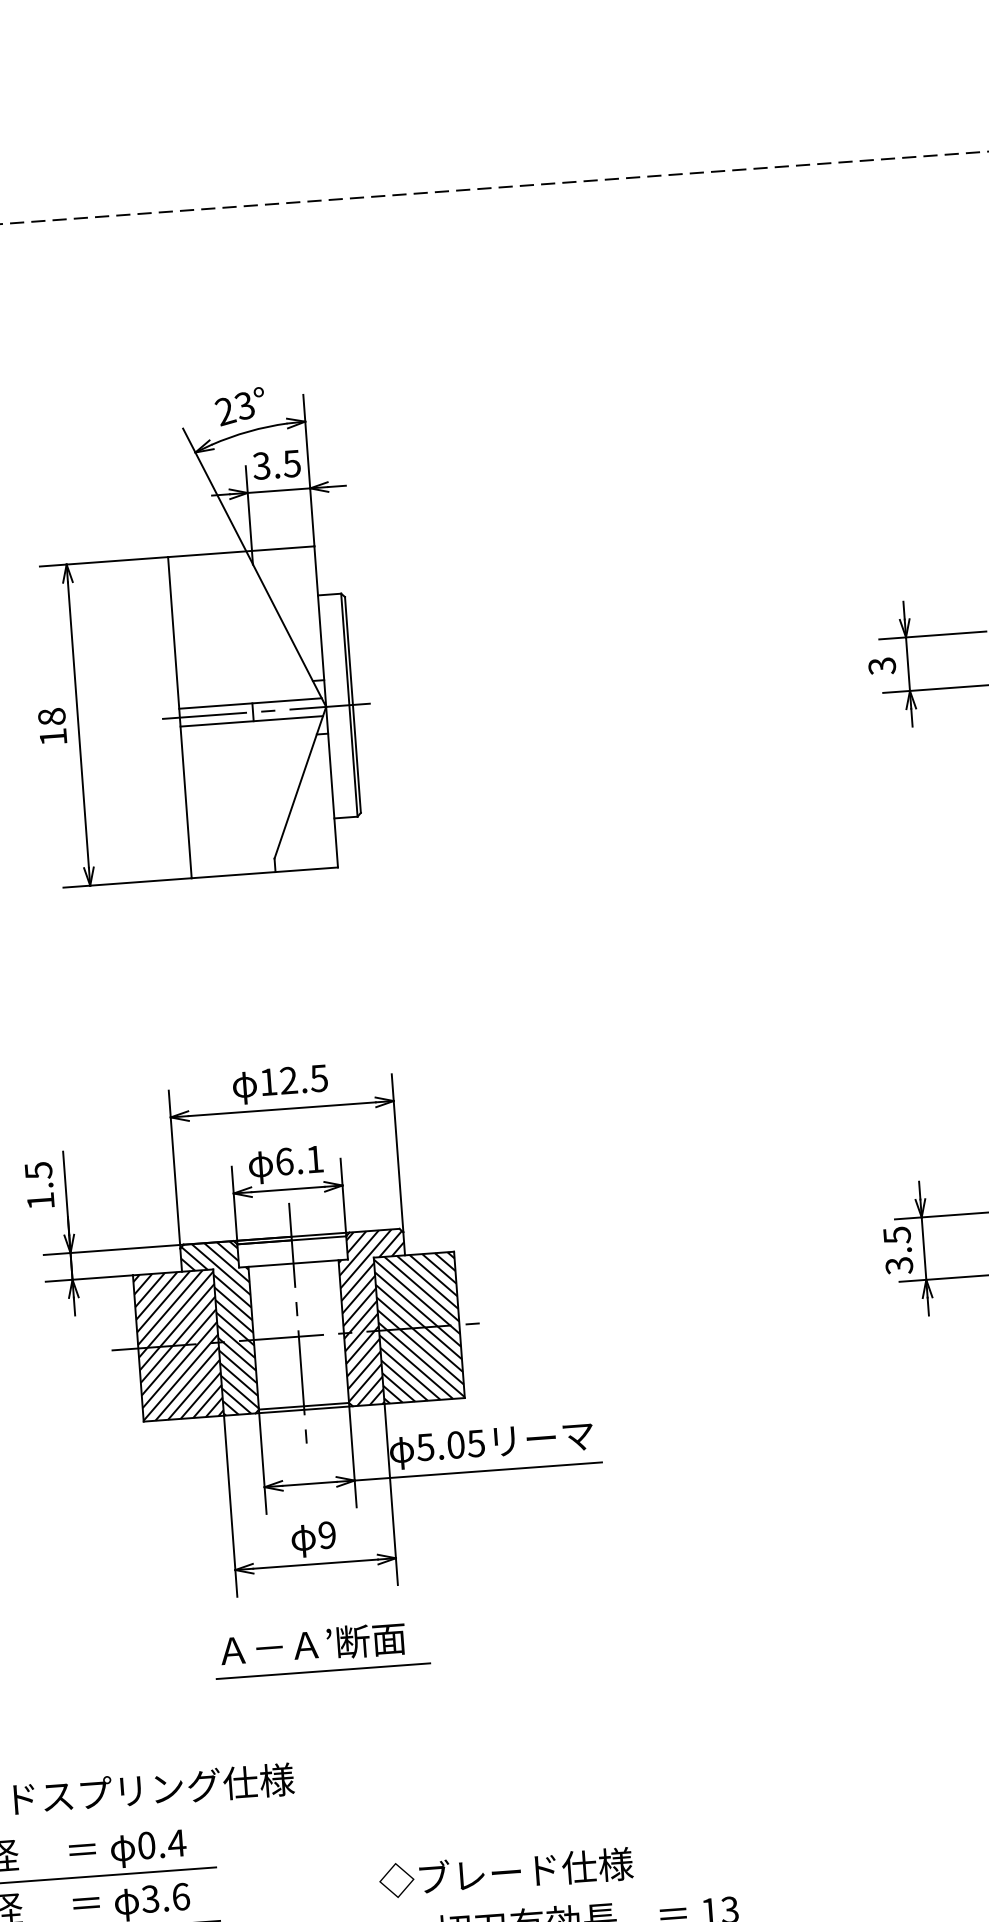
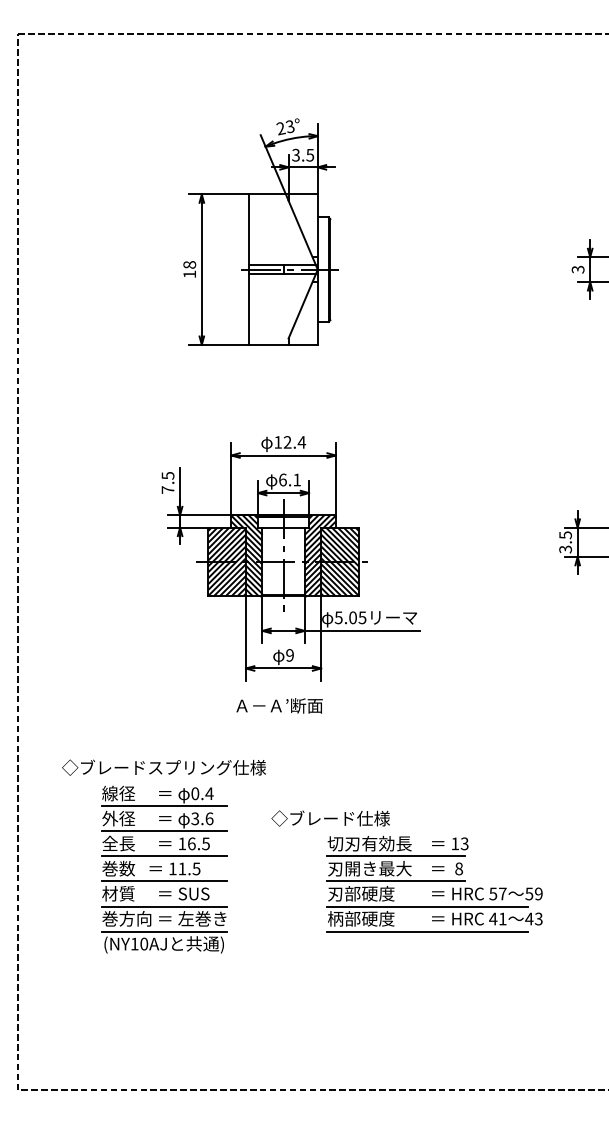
text: (318, 1078) -> (301, 442), 12.5 -> 12.4
text: (39, 1200) -> (167, 489), 1.5 -> 7.5
line: (323, 1670) -> (283, 718), removed
text: (505, 1872) -> (330, 818), moved

